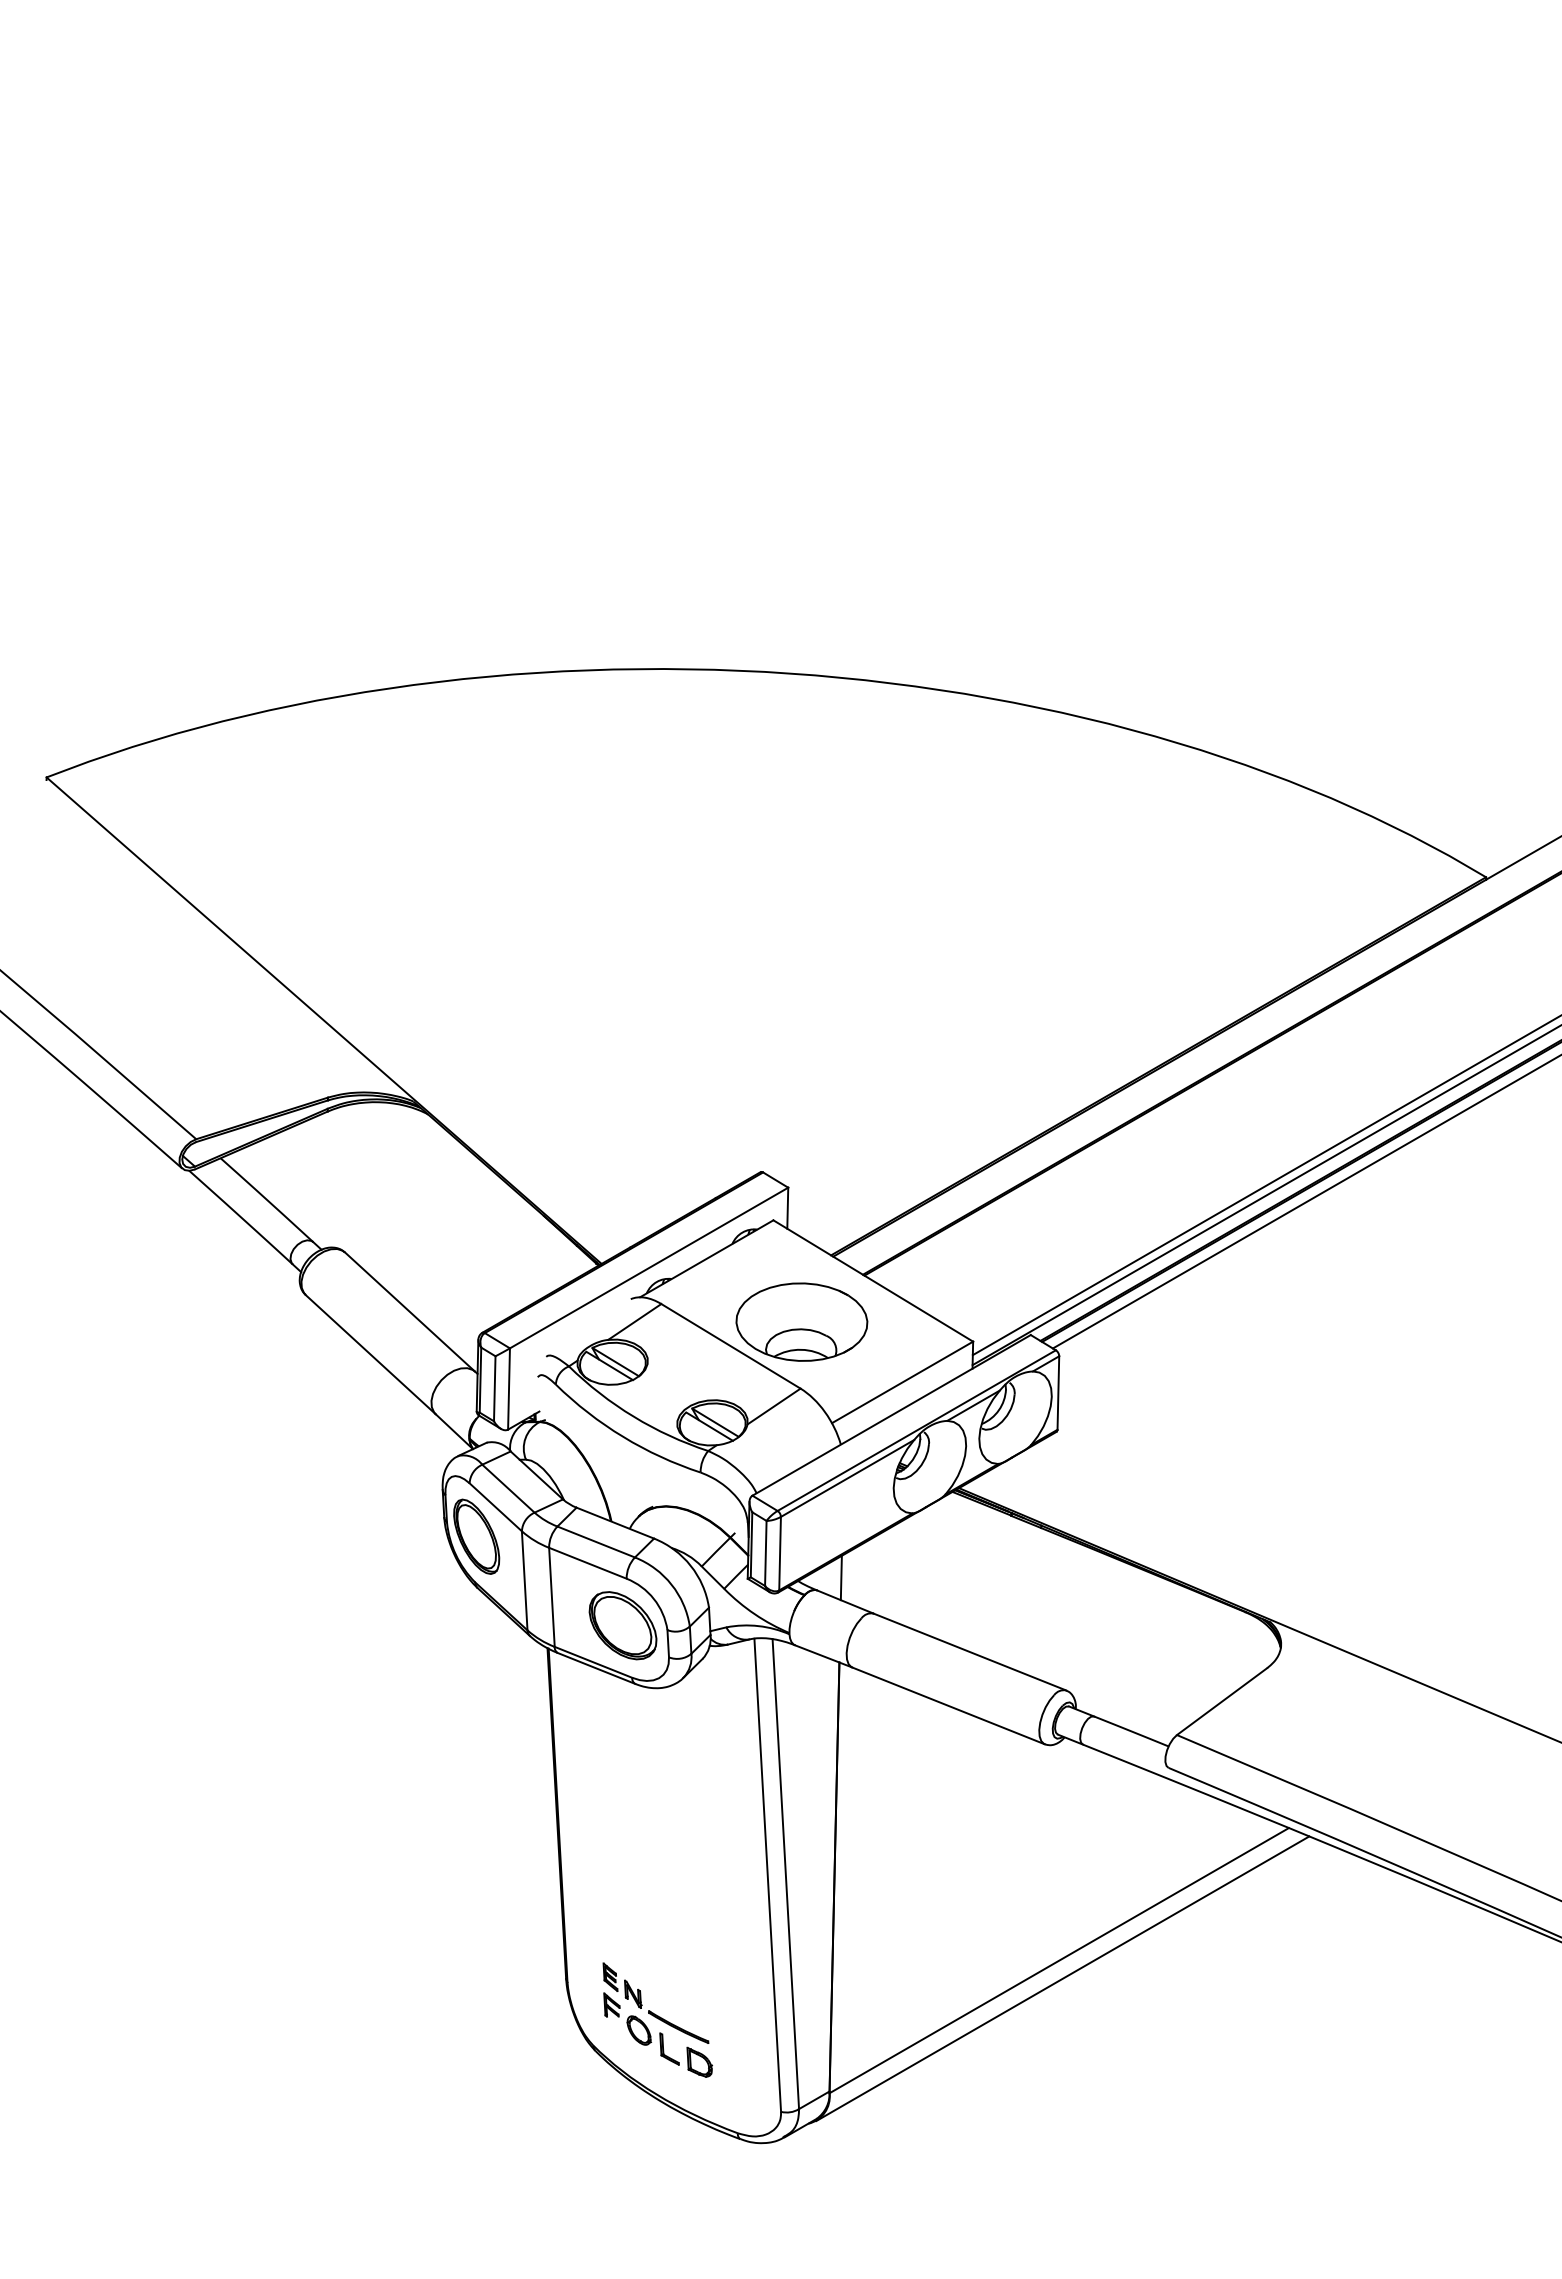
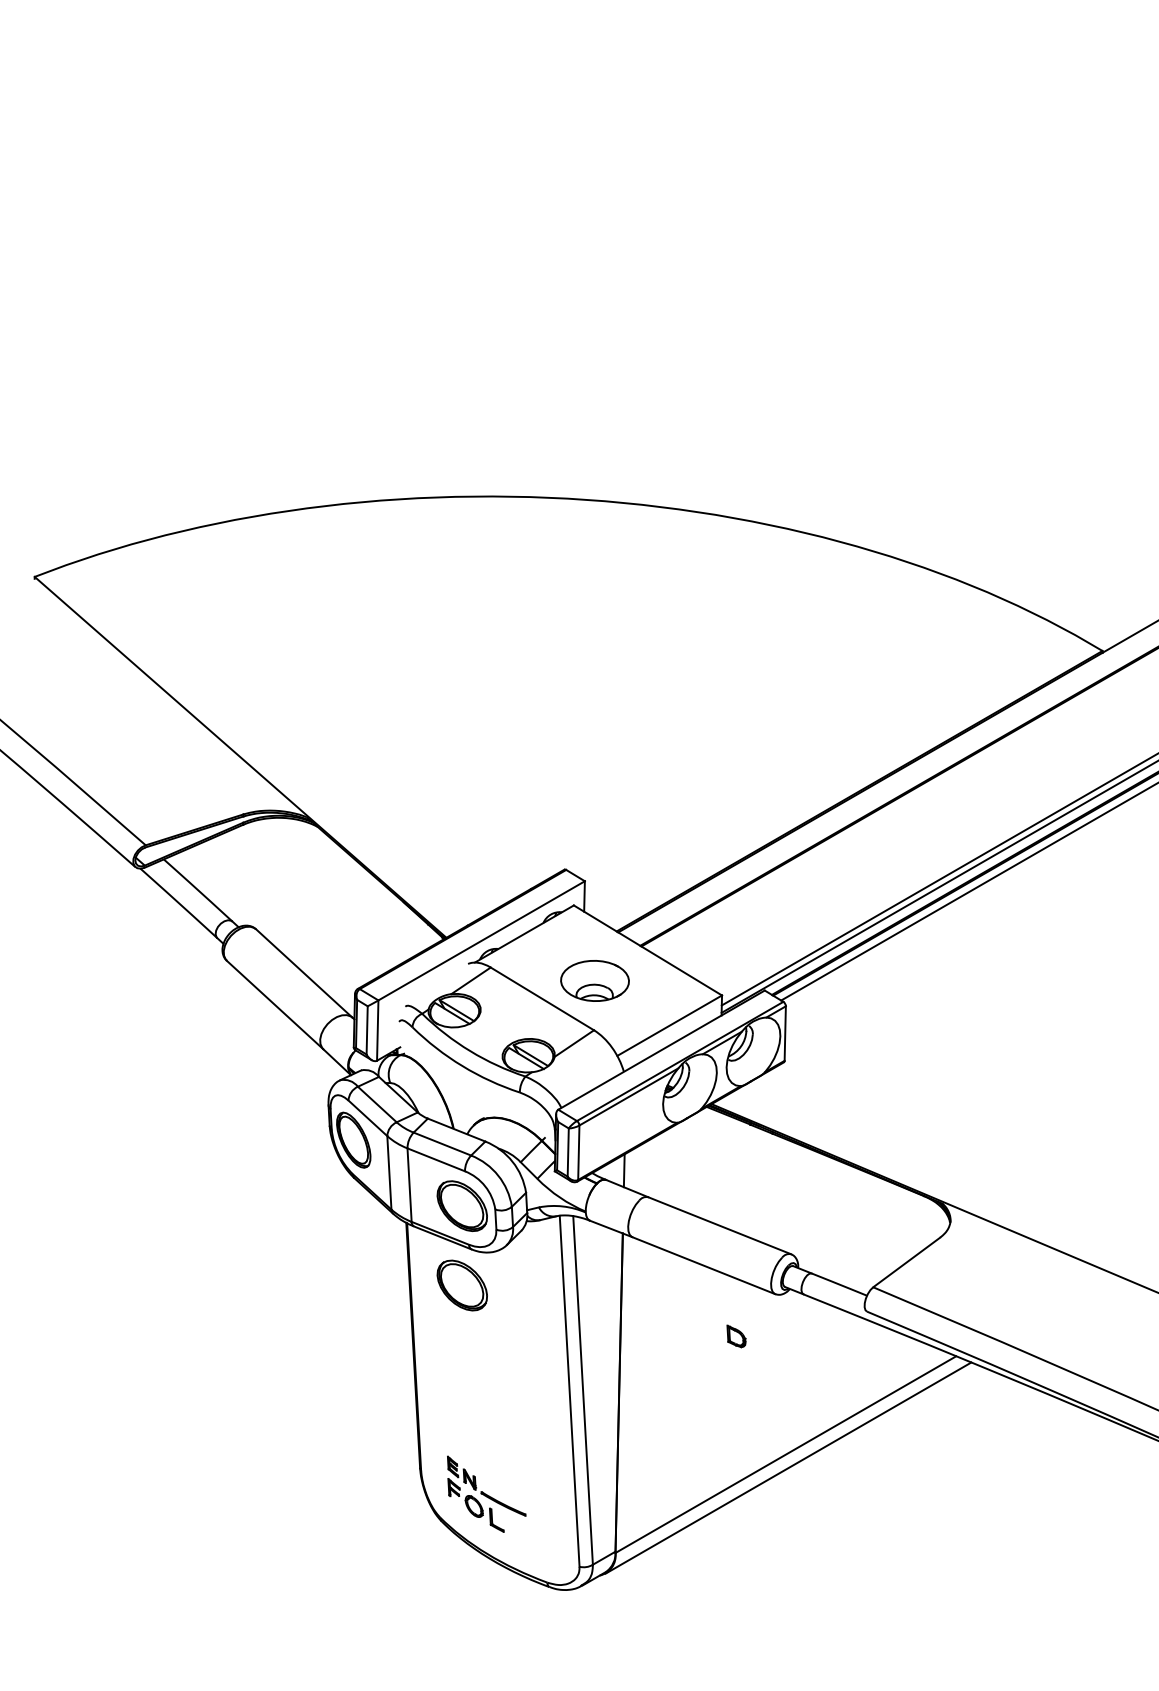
part: (801, 1321) -> (594, 980), size x0.7
part: (622, 1732) -> (461, 1285), added
part: (699, 2061) -> (736, 1335), moved

